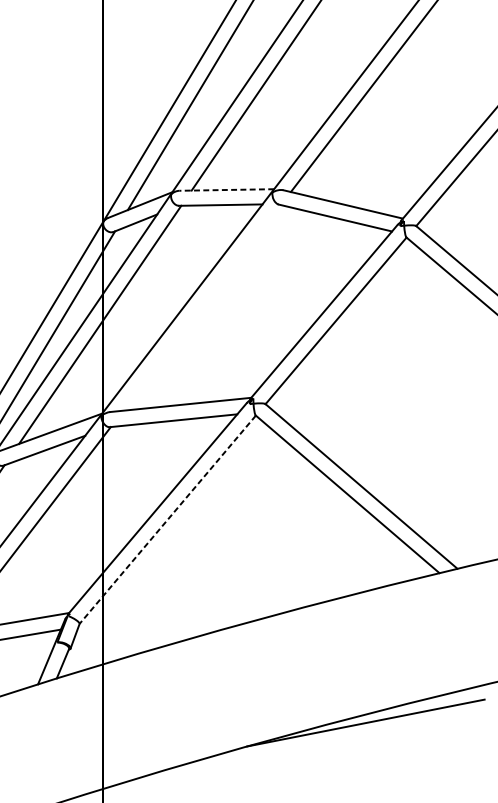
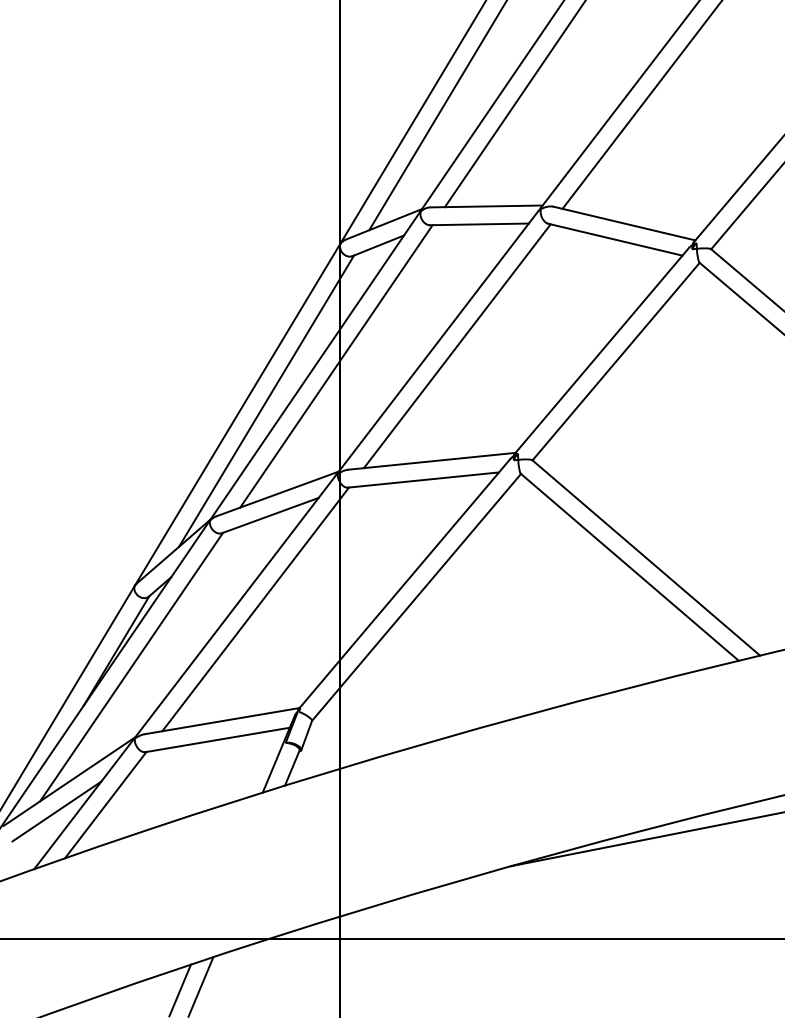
line: (226, 190) -> (486, 206), dashed -> solid
line: (201, 308) -> (456, 346), added
line: (167, 519) -> (416, 597), dashed -> solid

